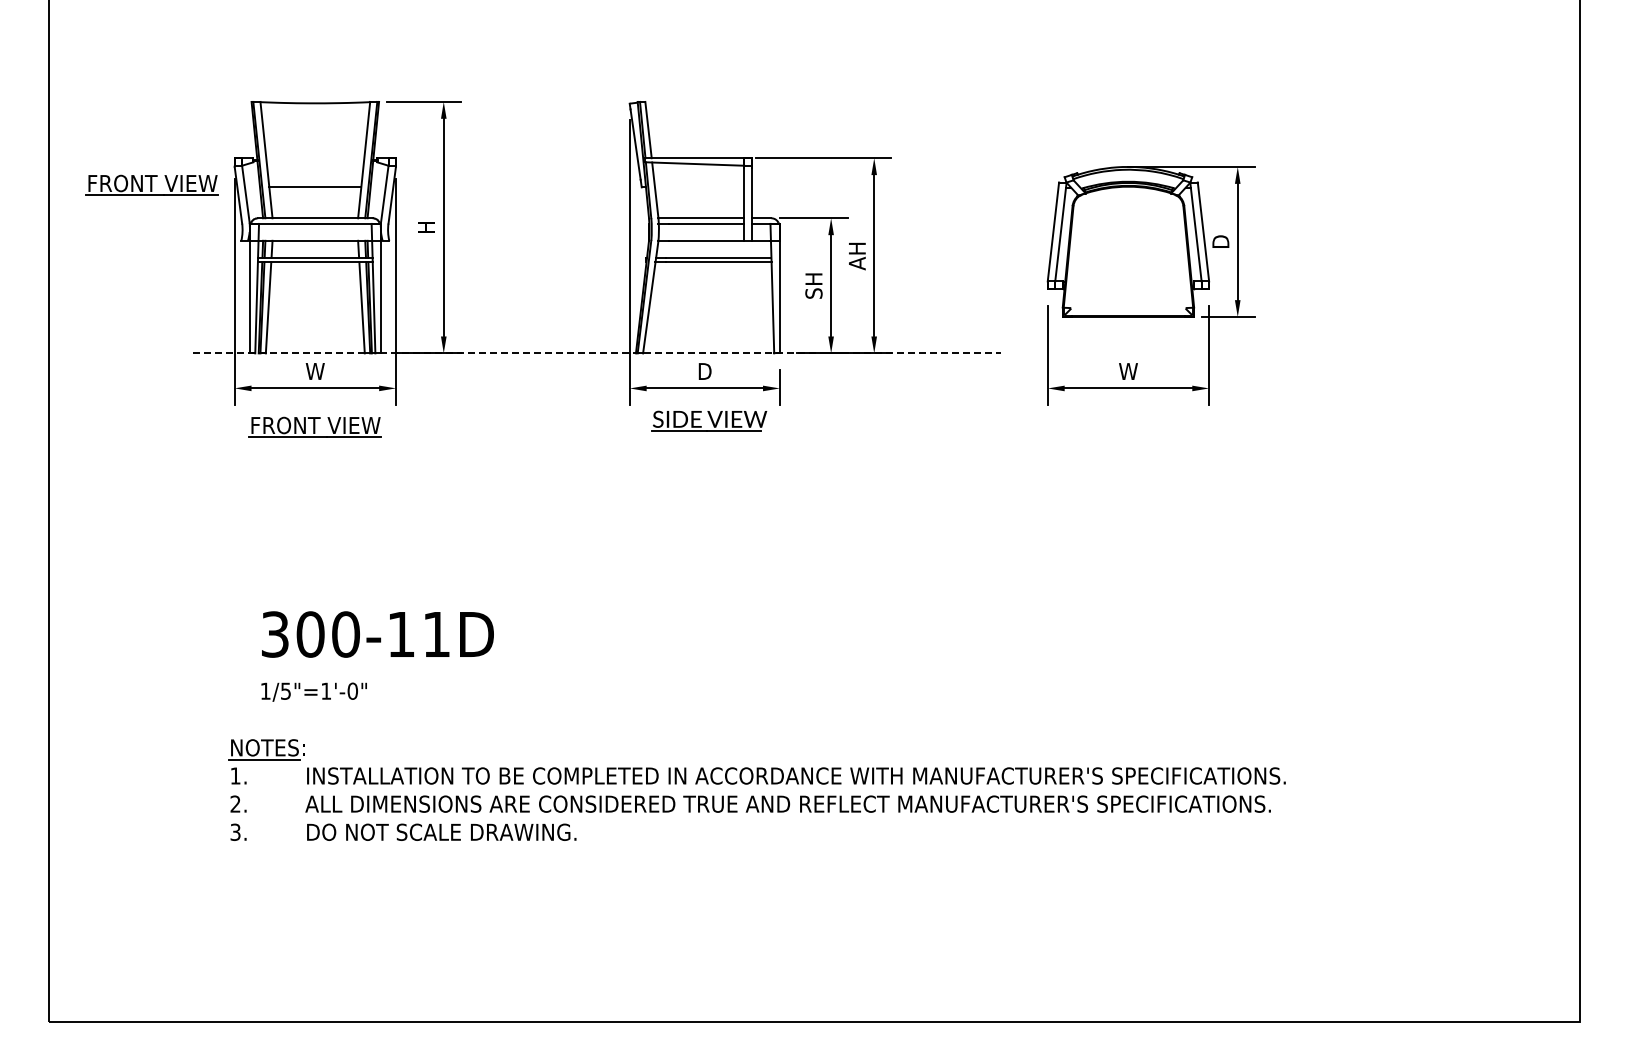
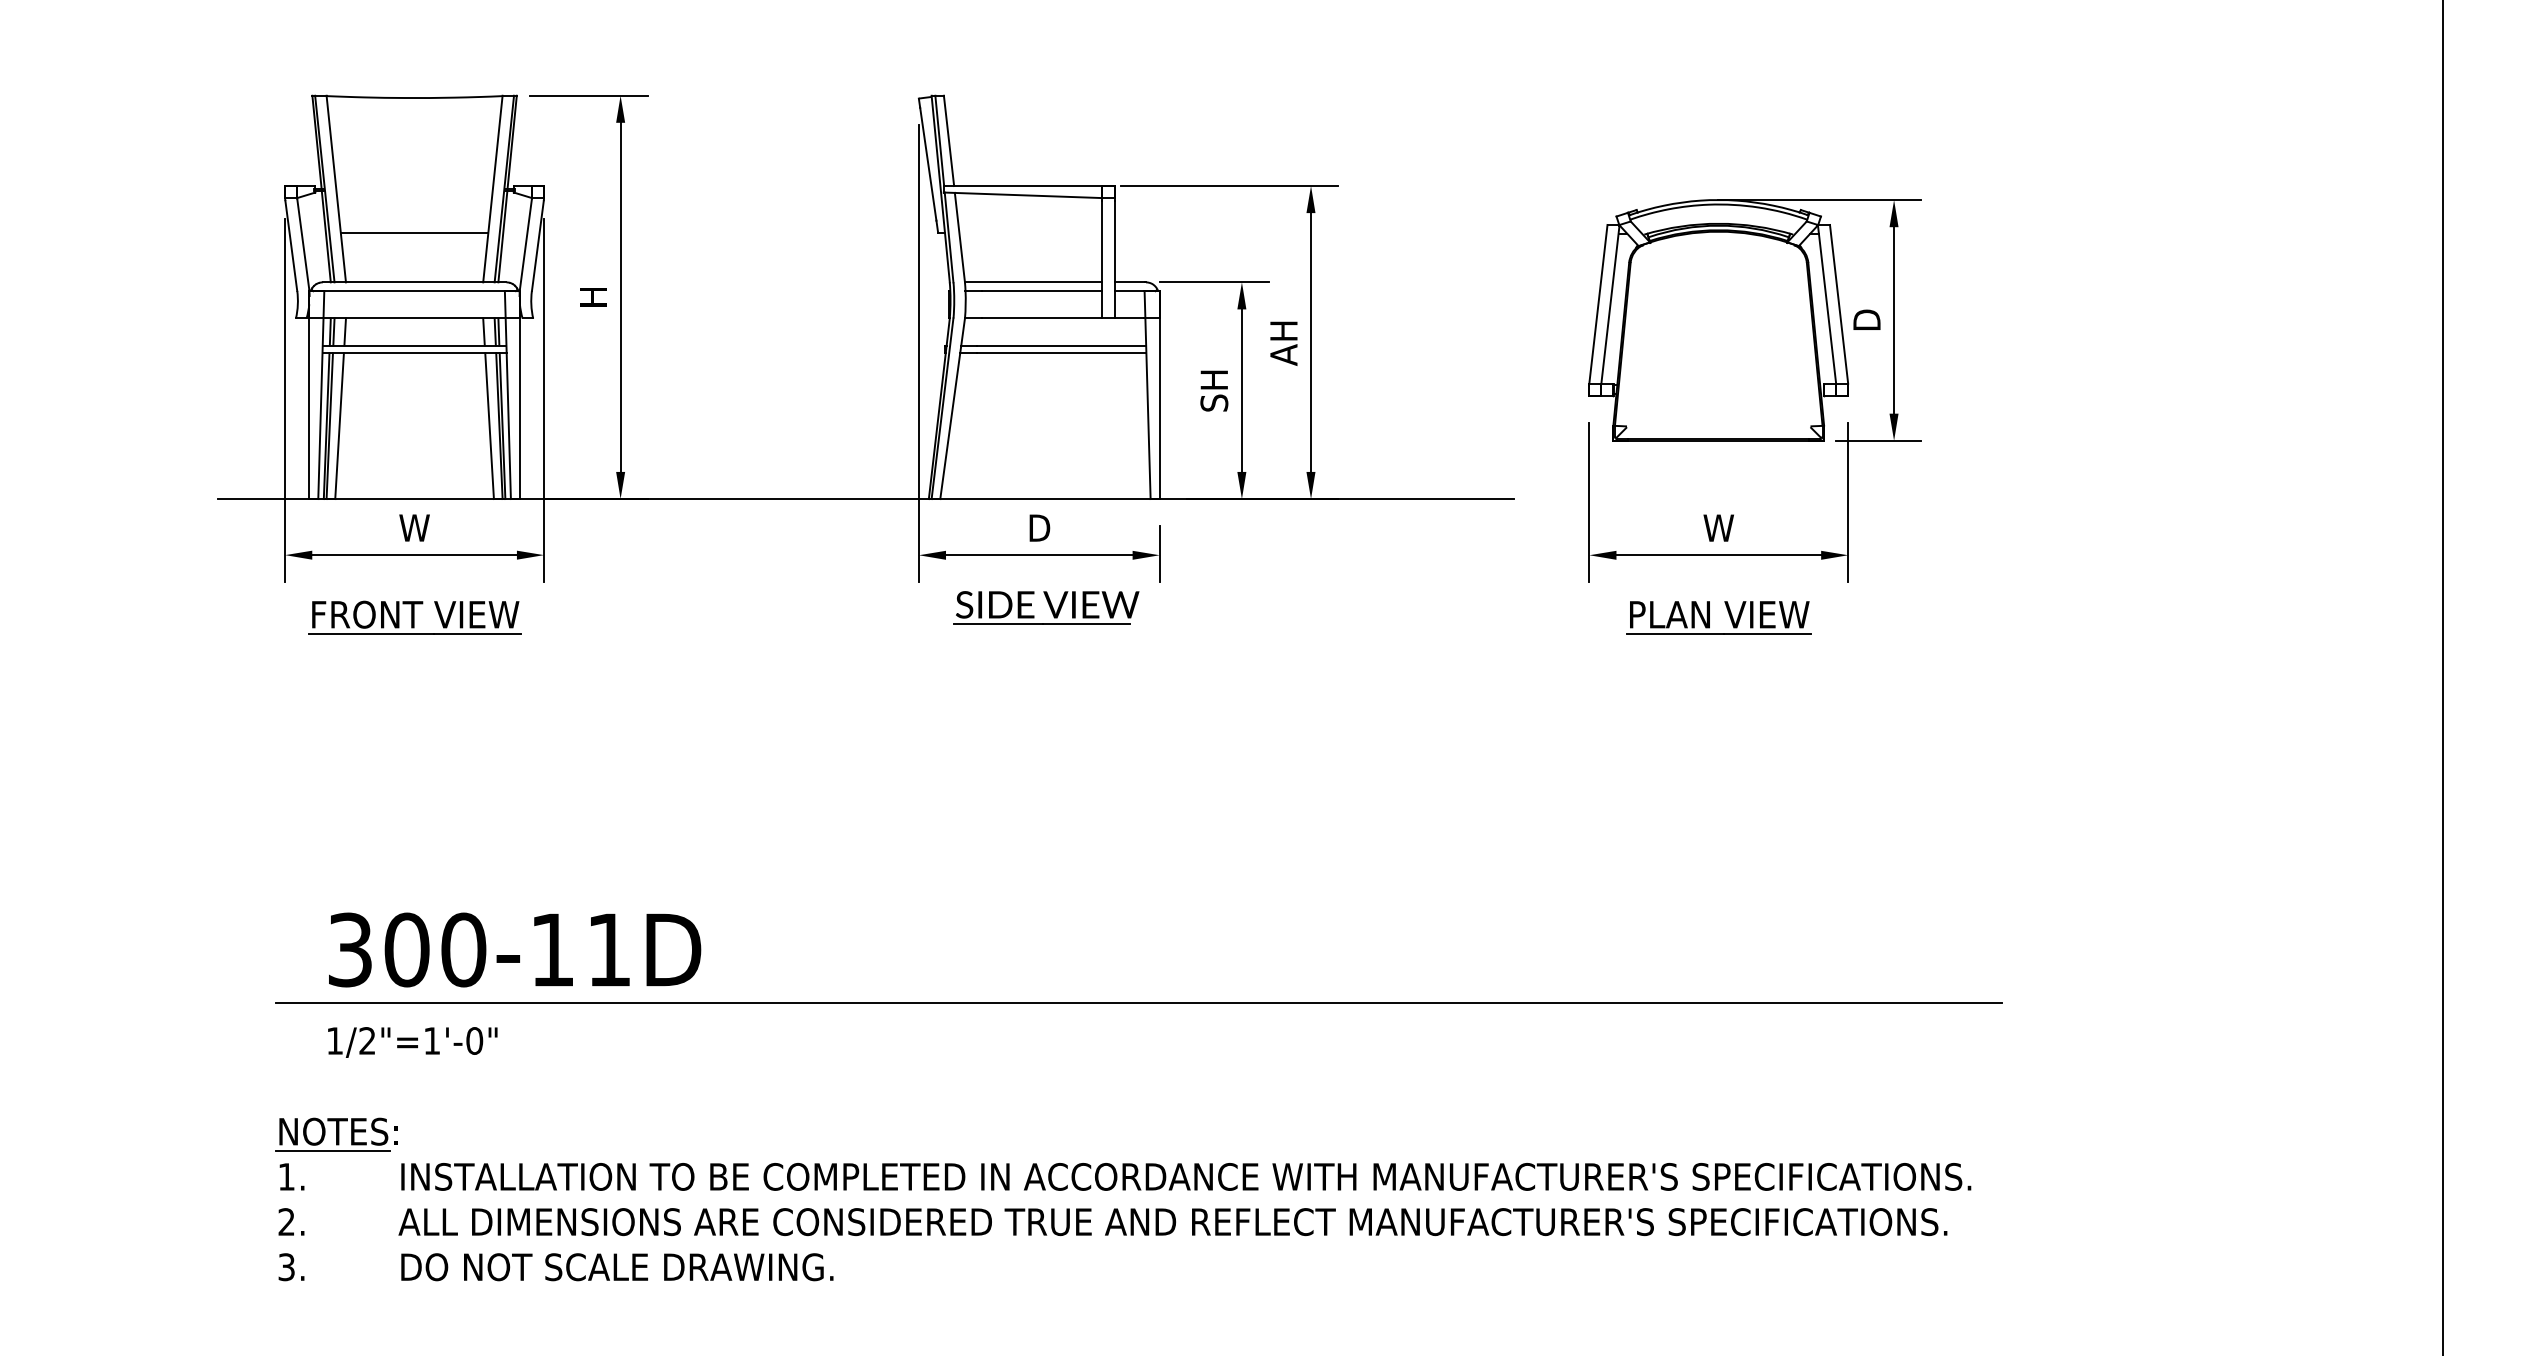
part: (151, 184) -> (151, 228), removed
line: (597, 353) -> (867, 499), dashed -> solid
part: (1128, 427) -> (1718, 617), added
line: (767, 667) -> (1139, 1002), added
text: (285, 690) -> (366, 1039), 1/5"=1'-0" -> 1/2"=1'-0"

